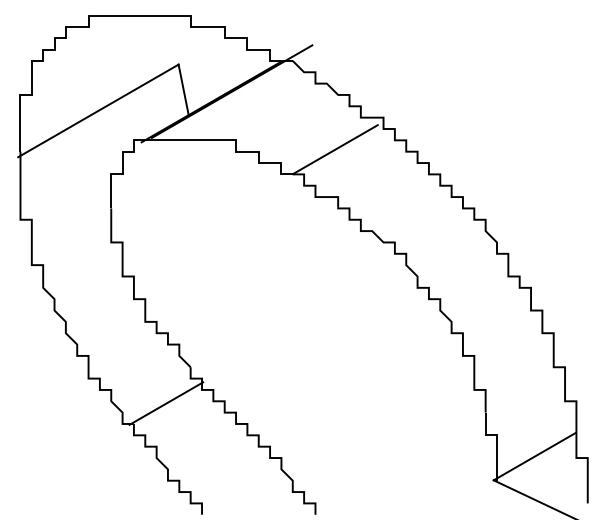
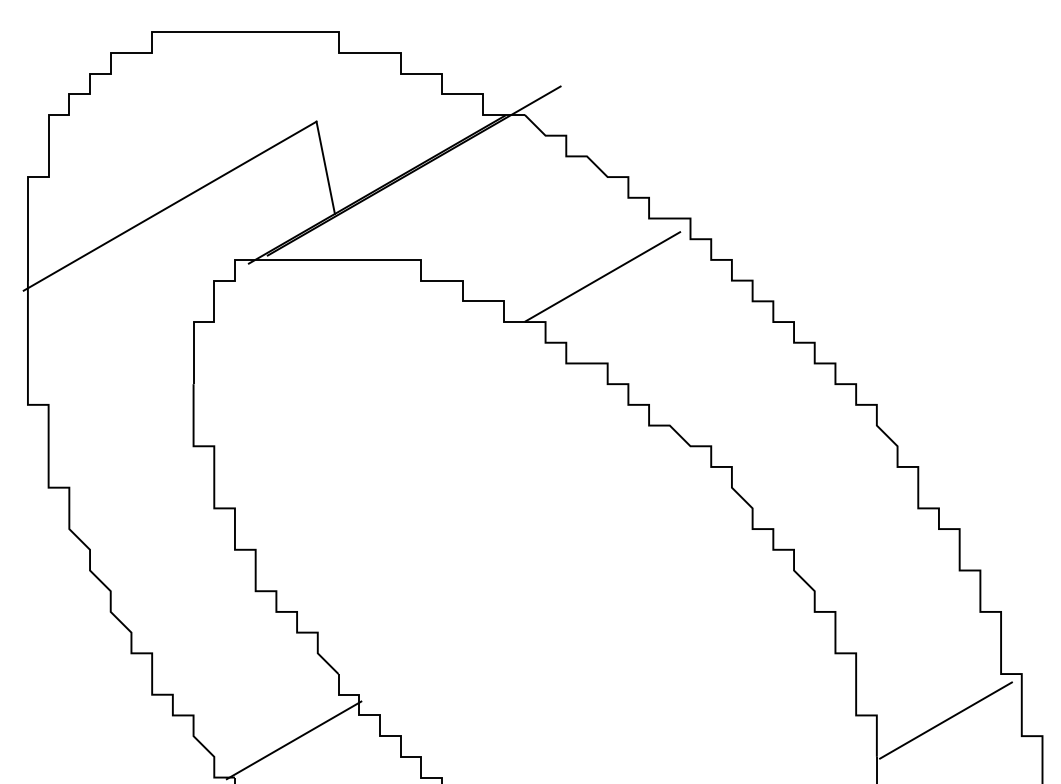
line: (523, 392) -> (945, 720), added

